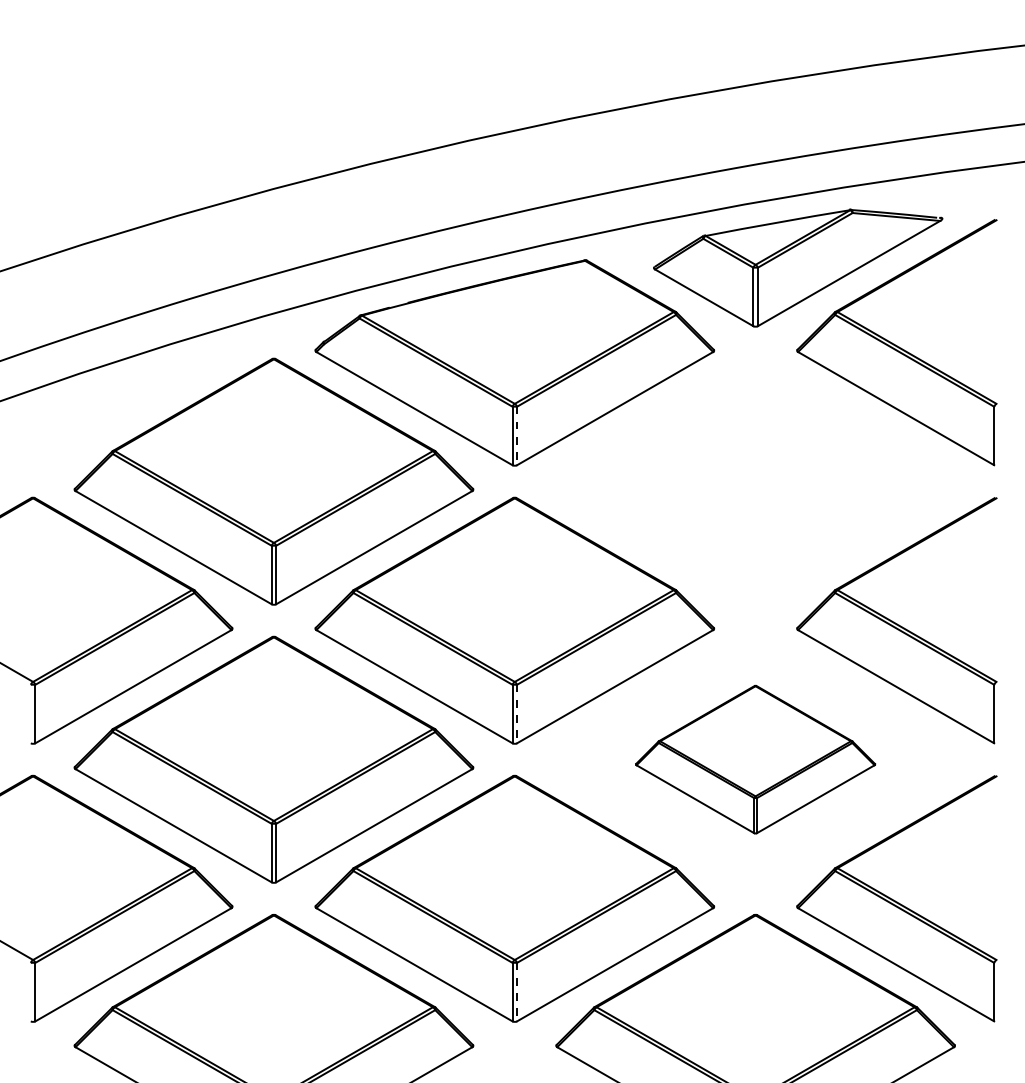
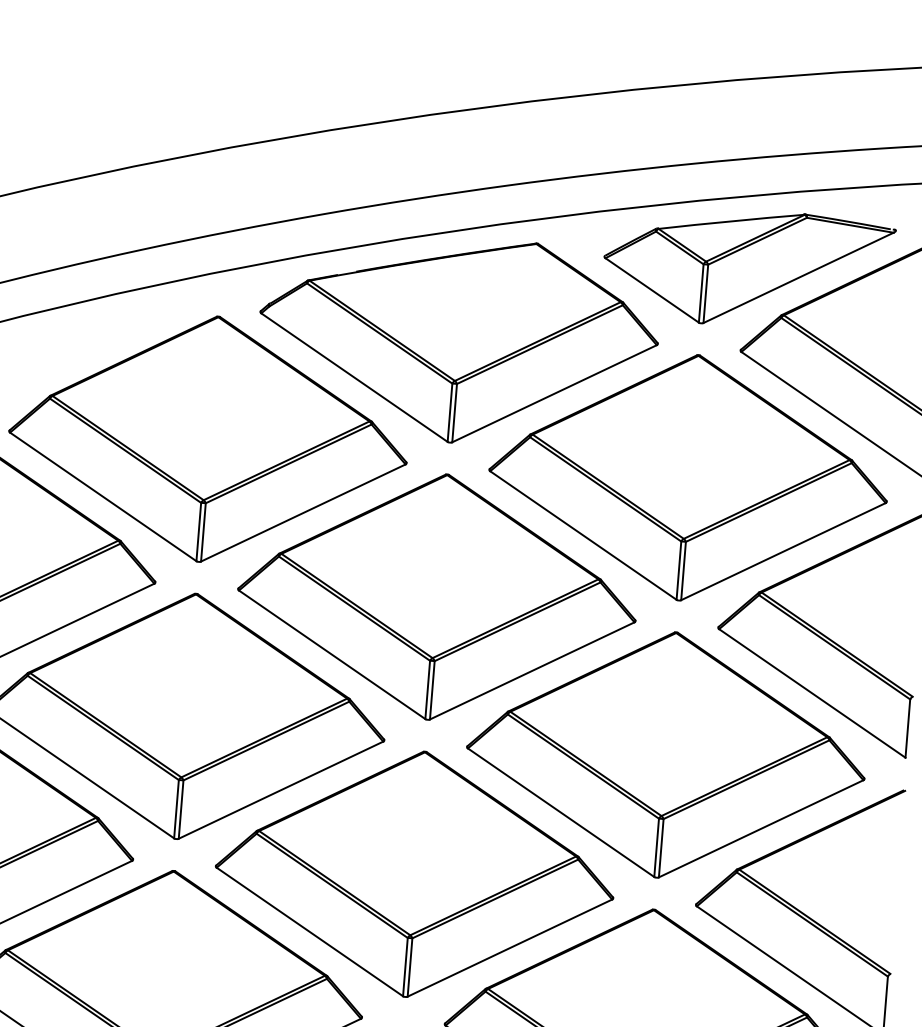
line: (517, 436) -> (454, 413), dashed -> solid
part: (755, 481) -> (688, 477), added
line: (517, 714) -> (432, 690), dashed -> solid
part: (755, 759) -> (666, 754), size x1.67
line: (517, 992) -> (410, 967), dashed -> solid

